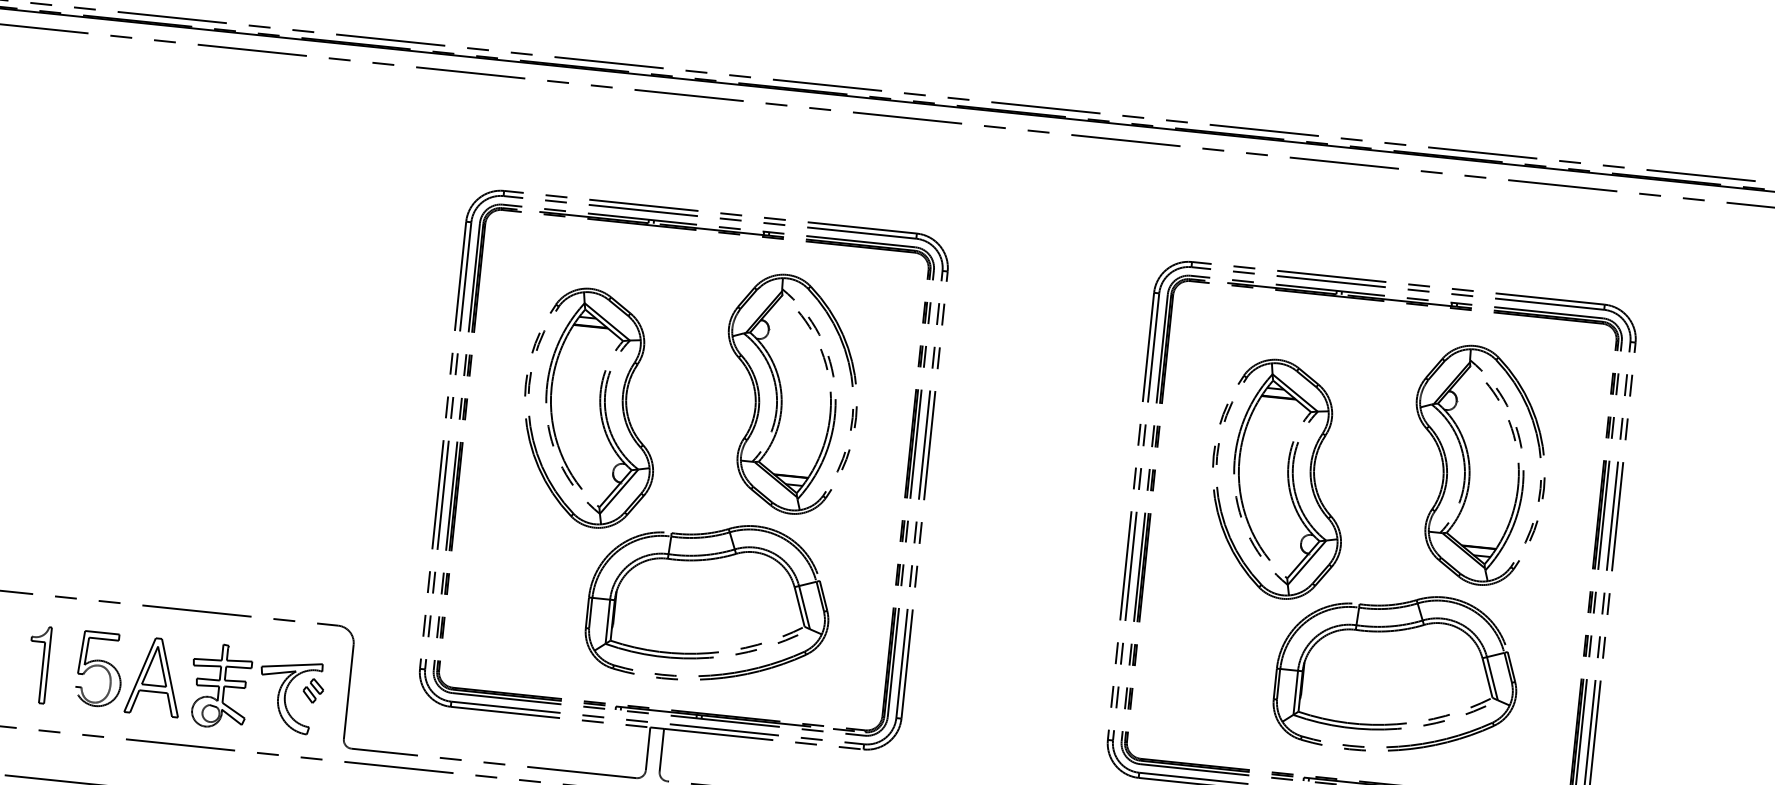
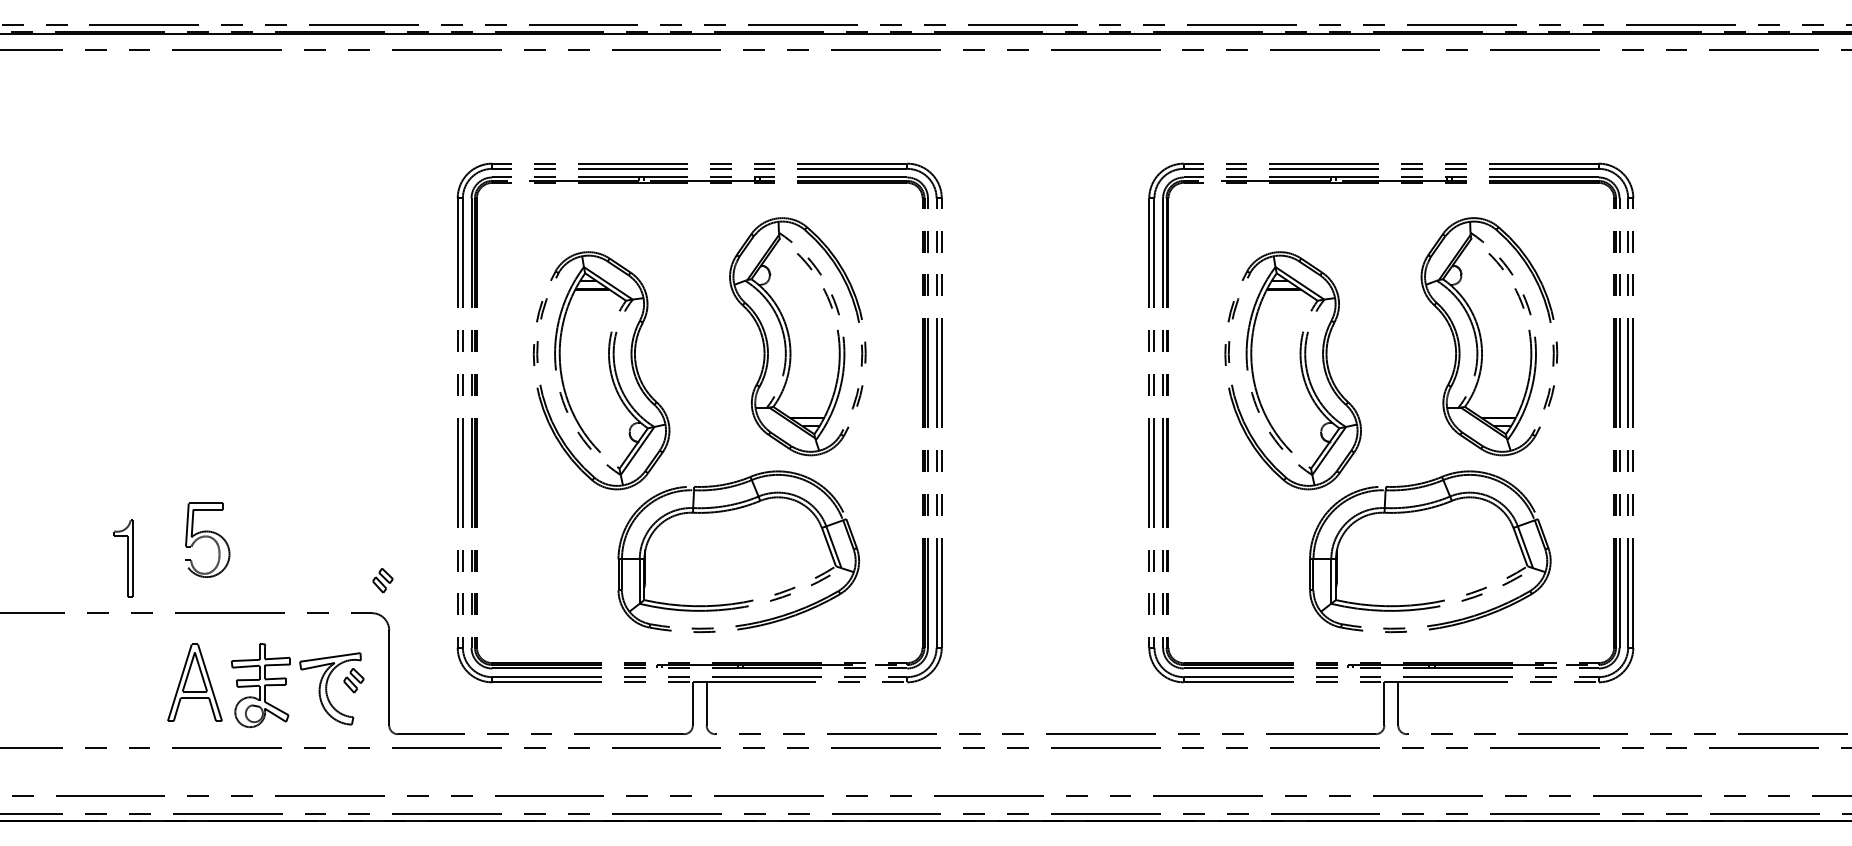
part: (352, 594) -> (382, 580), added
part: (38, 664) -> (123, 558), moved
part: (100, 668) -> (207, 539), moved

